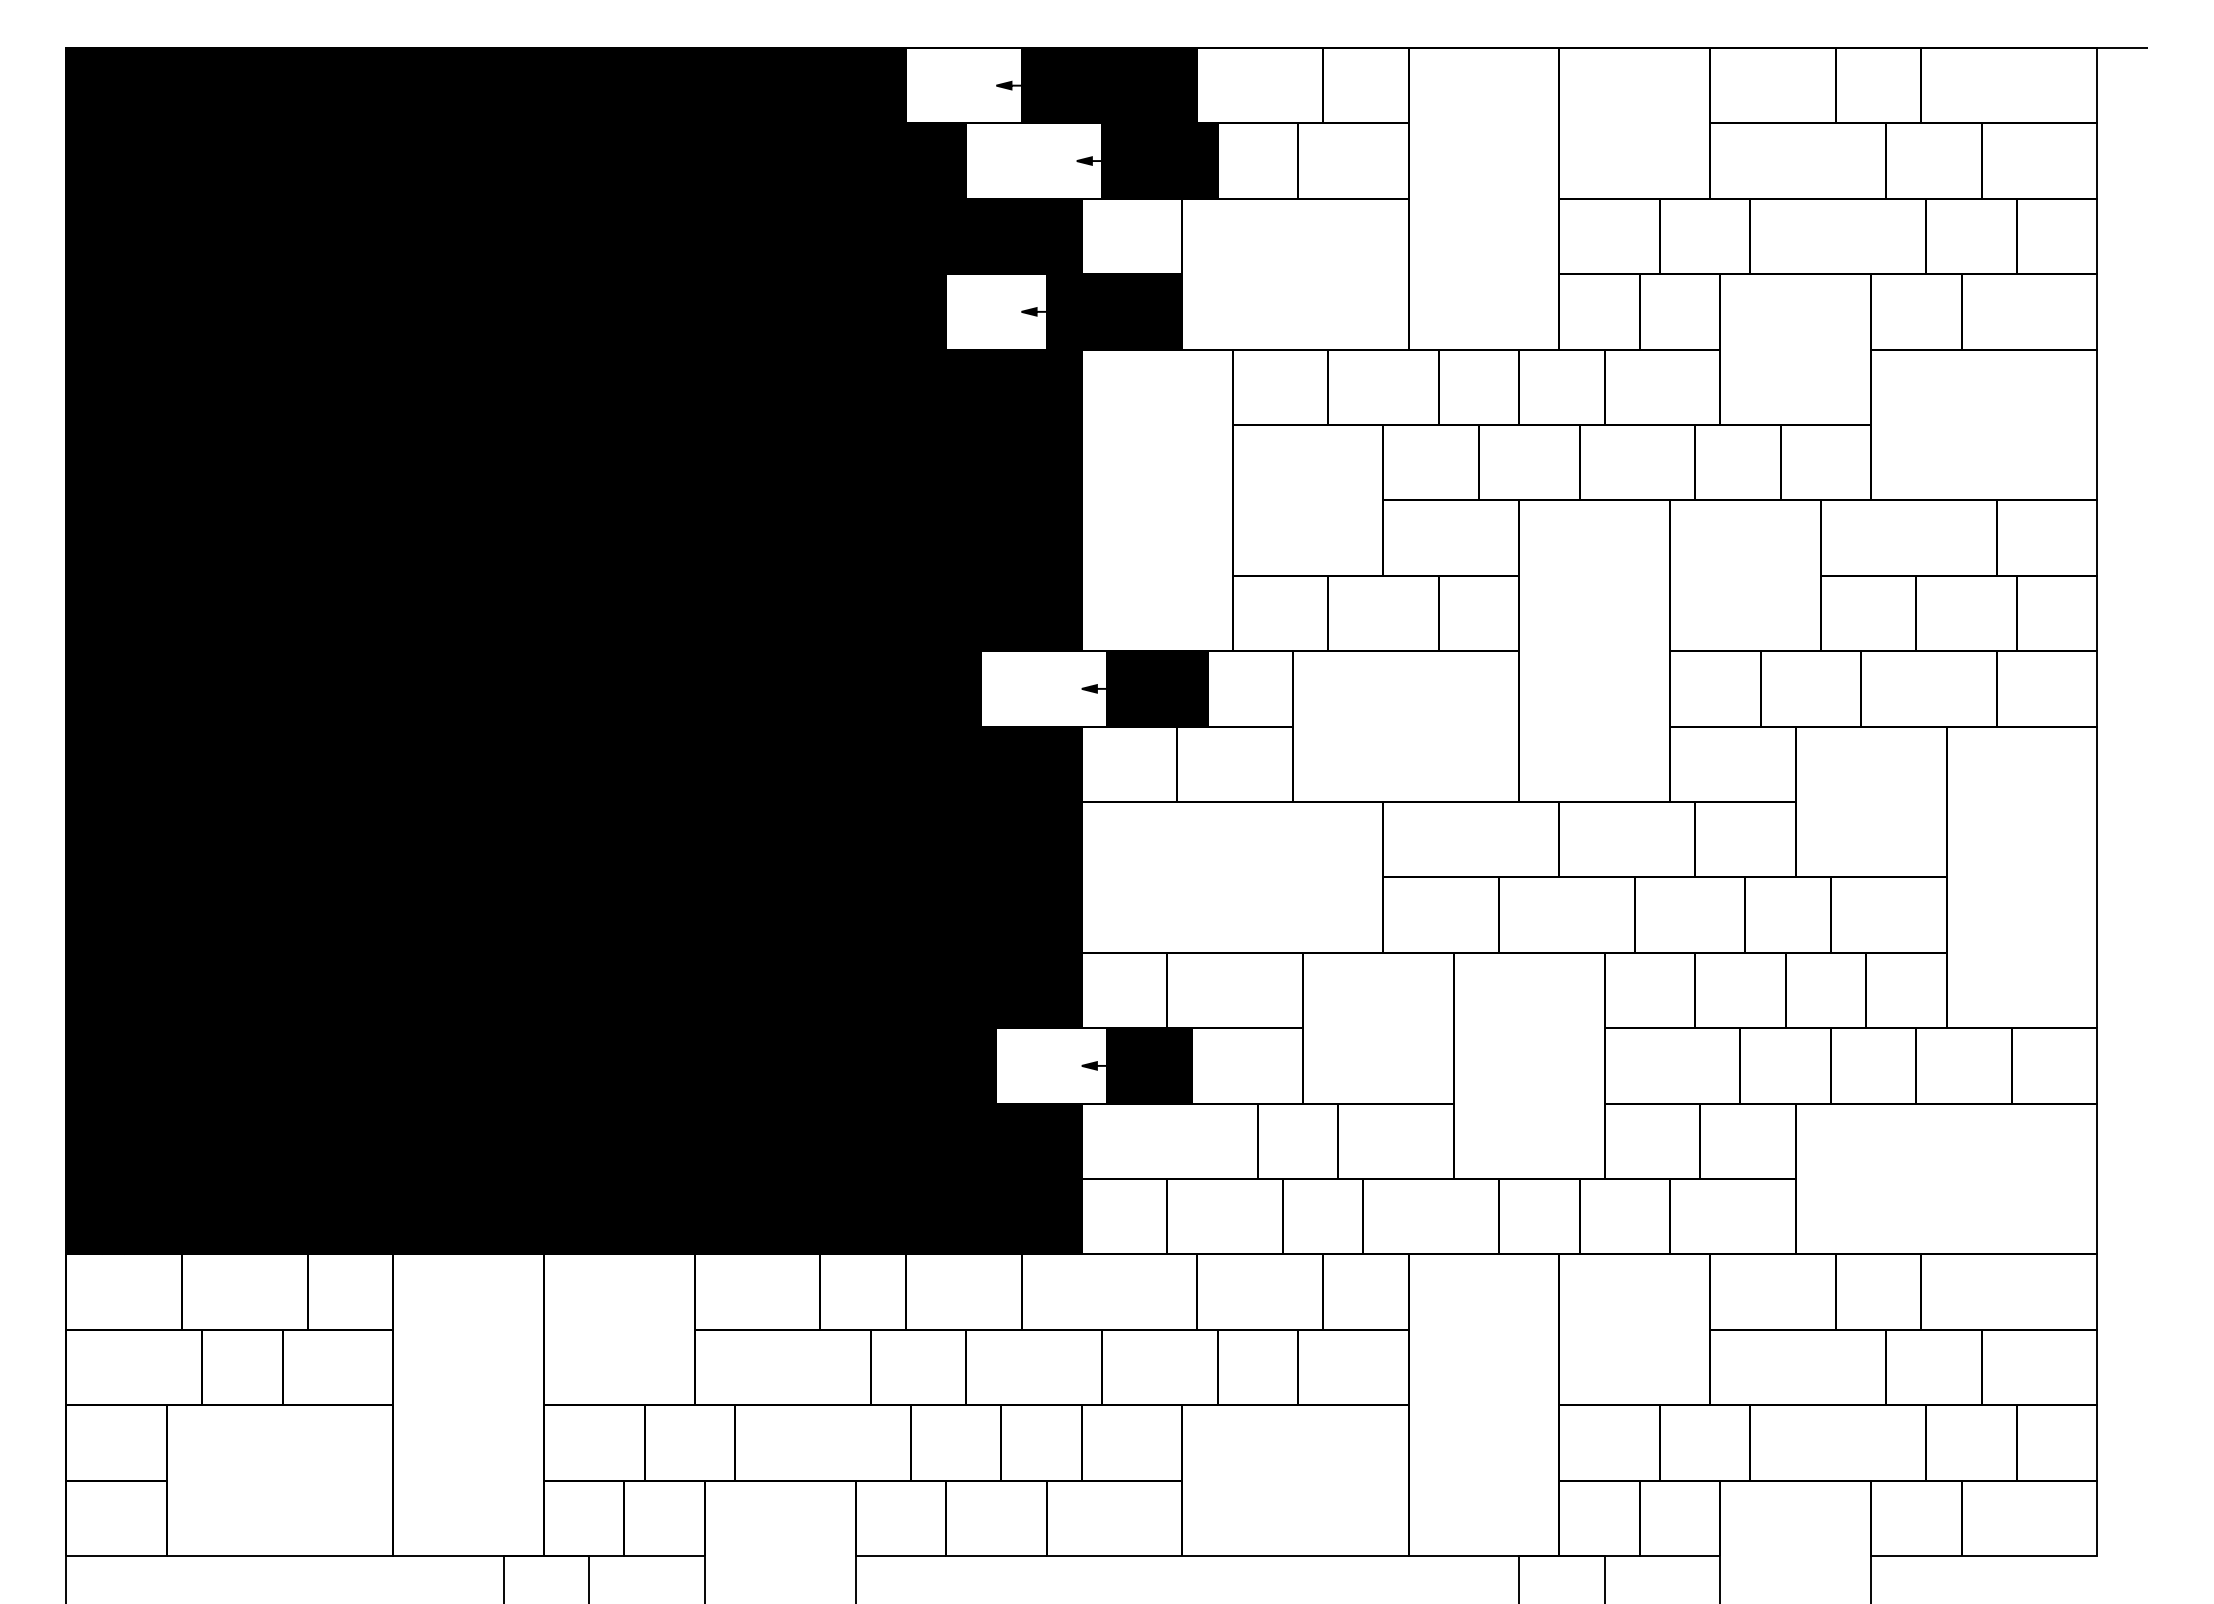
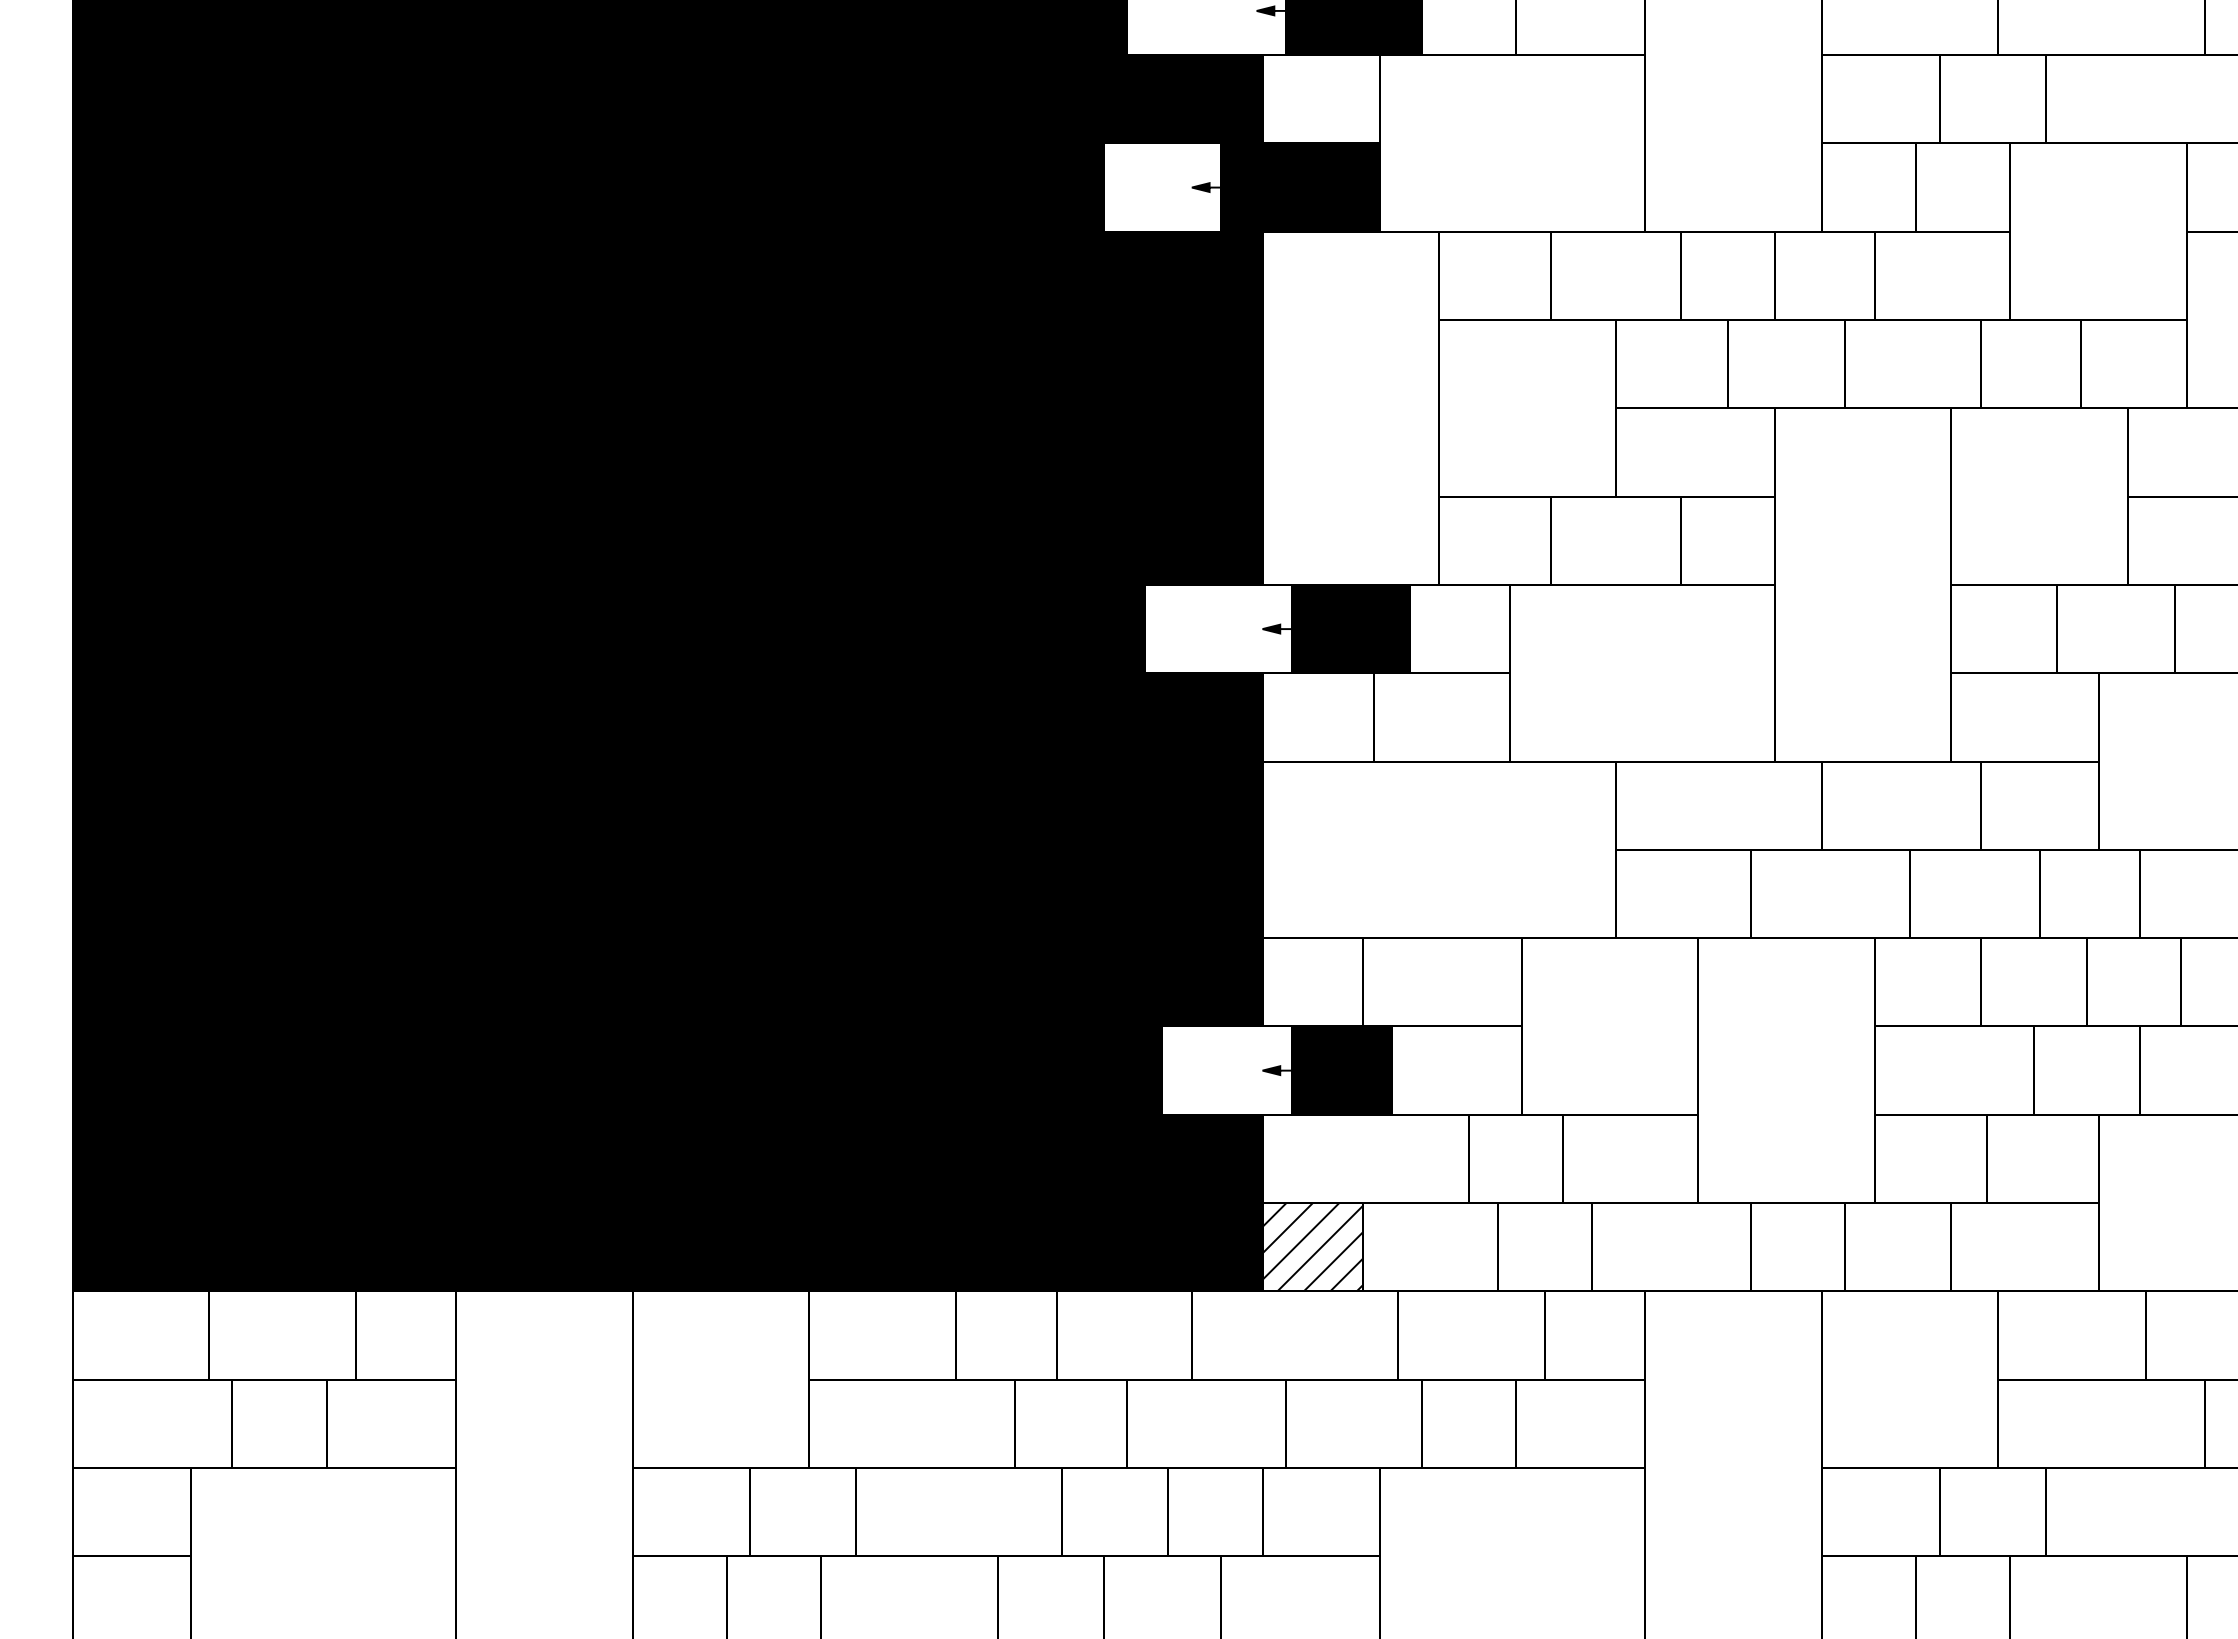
hatch: (1124, 1216) -> (1312, 1246), added

